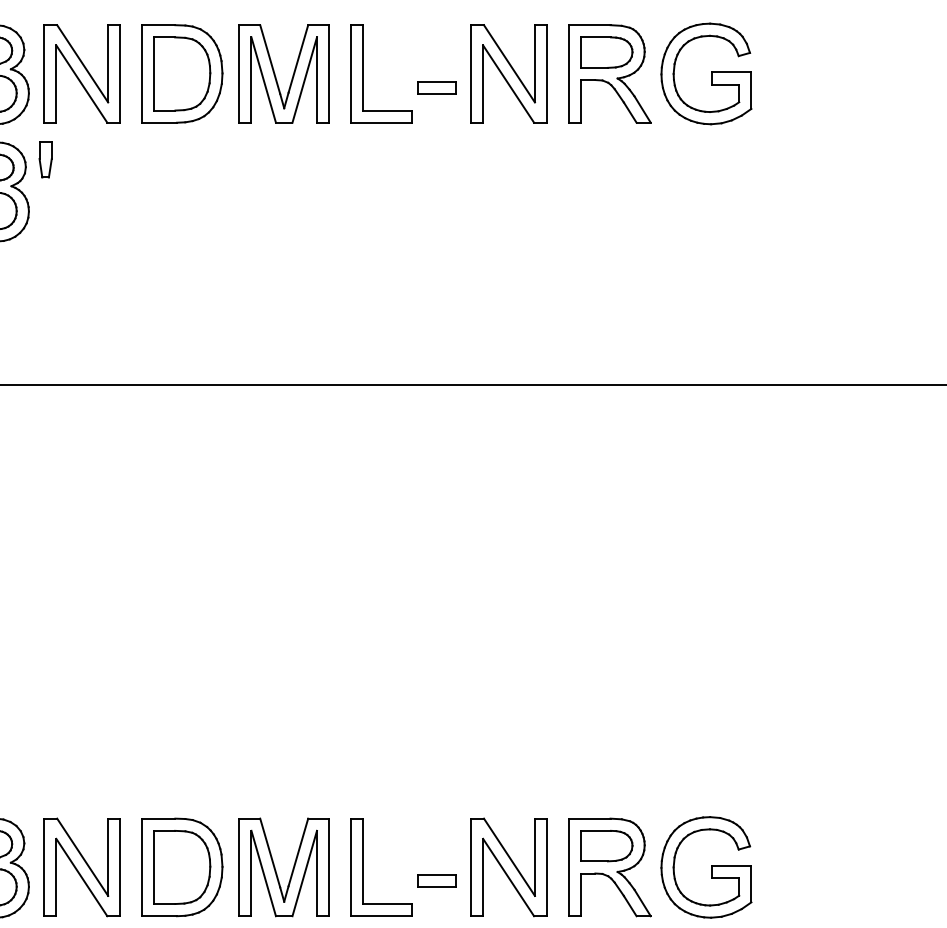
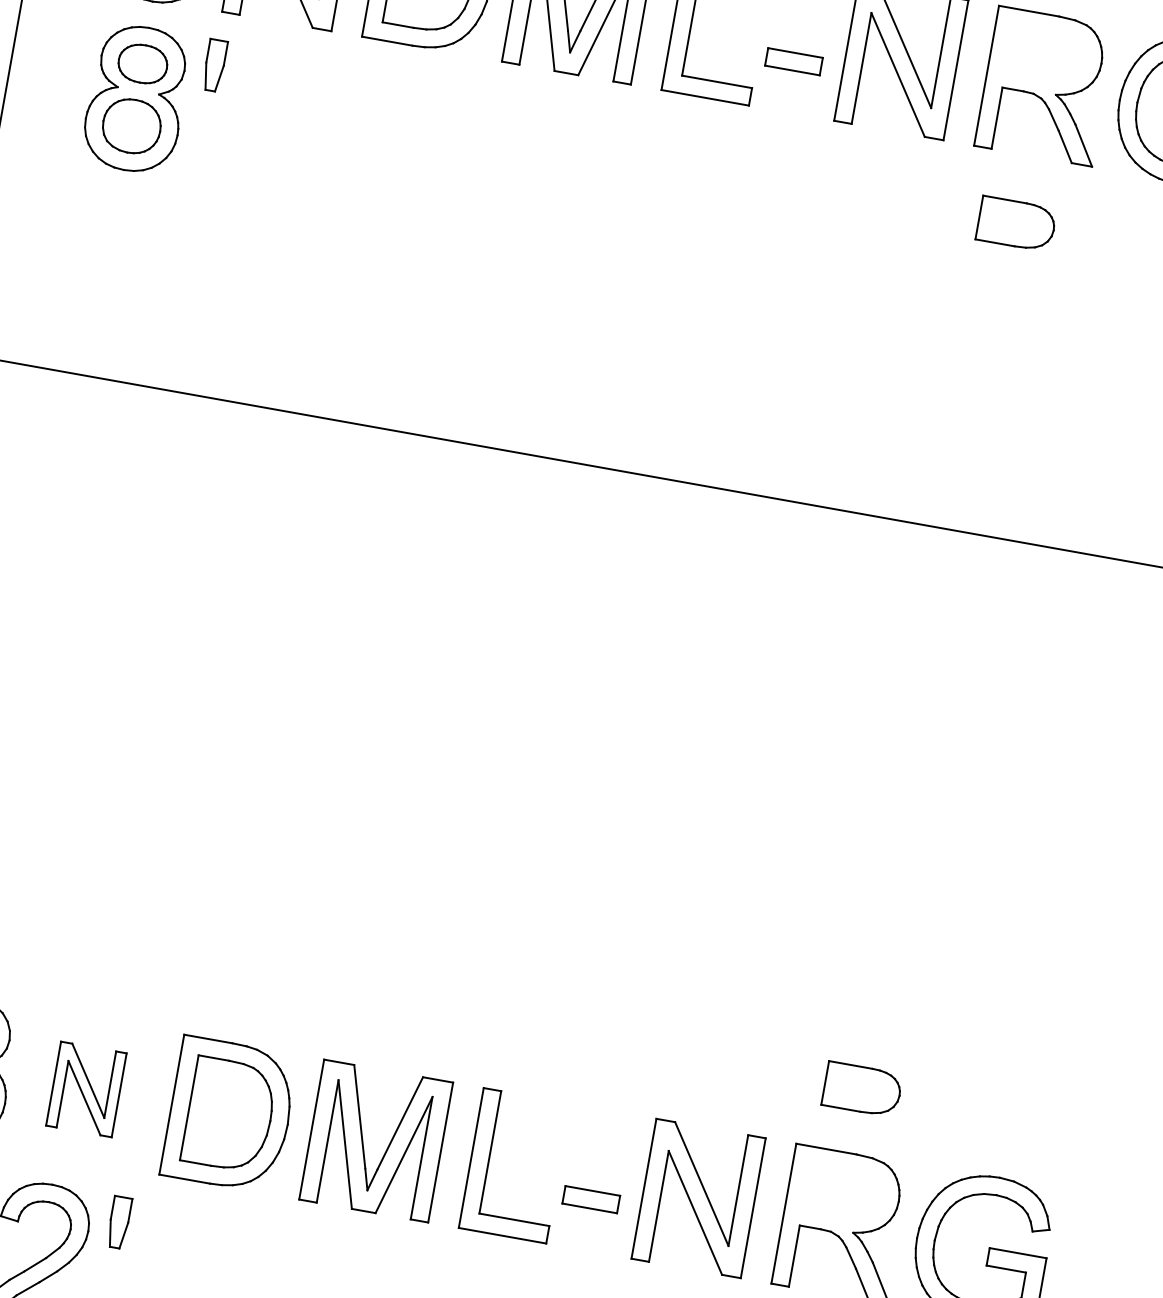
part: (606, 52) -> (1016, 223), moved
part: (606, 846) -> (862, 1090), moved
part: (81, 867) -> (85, 1089), size x0.6

